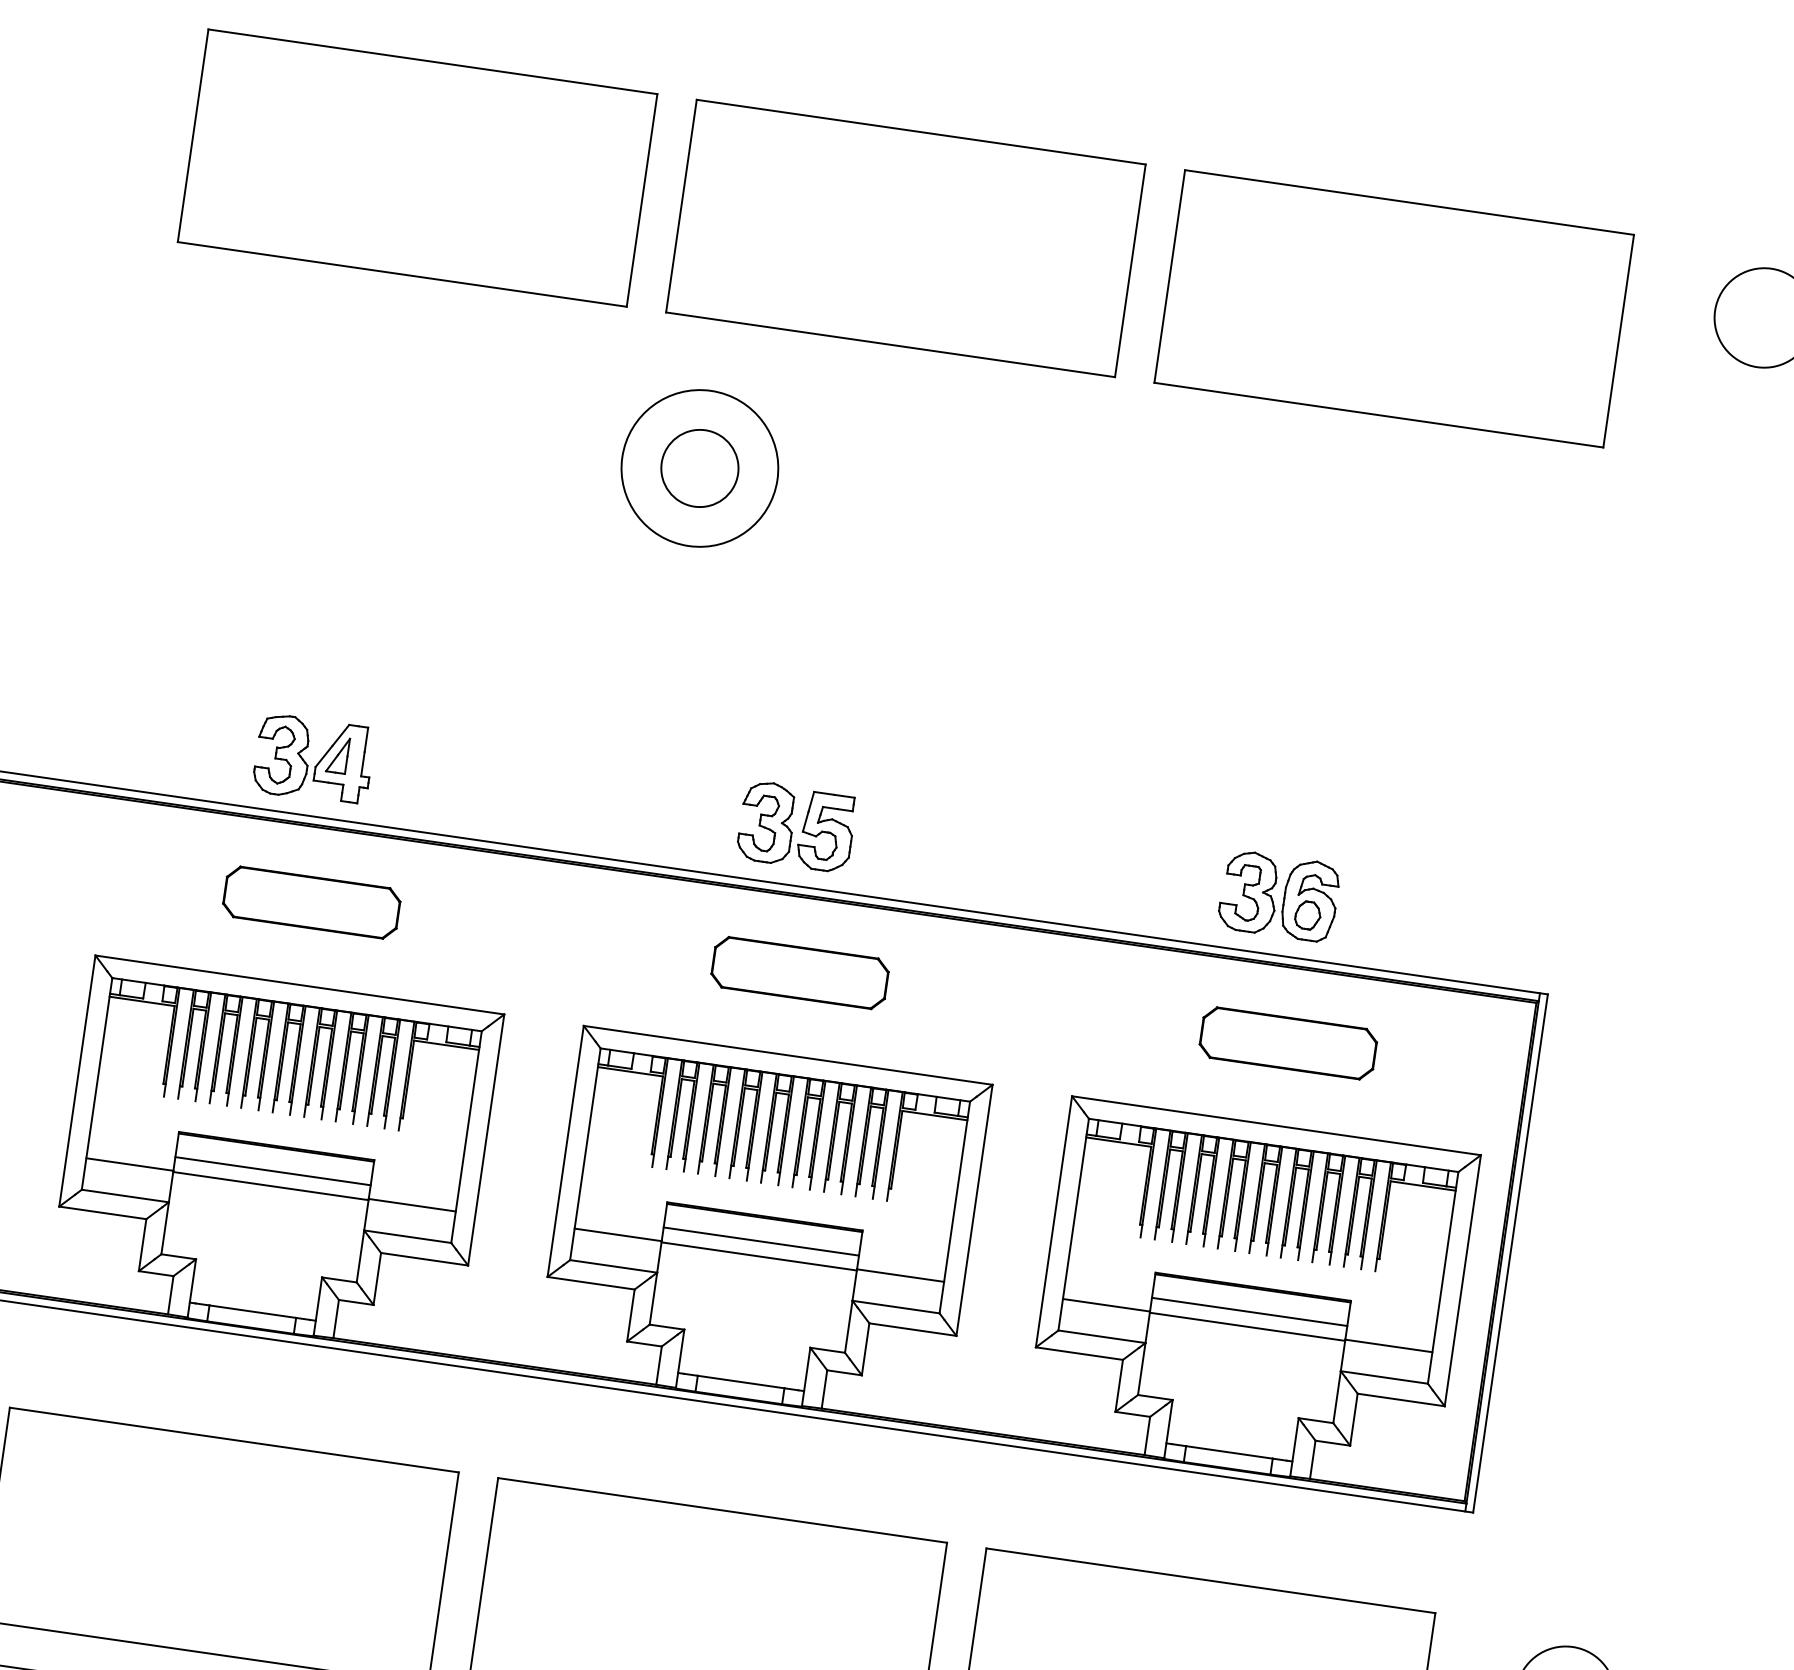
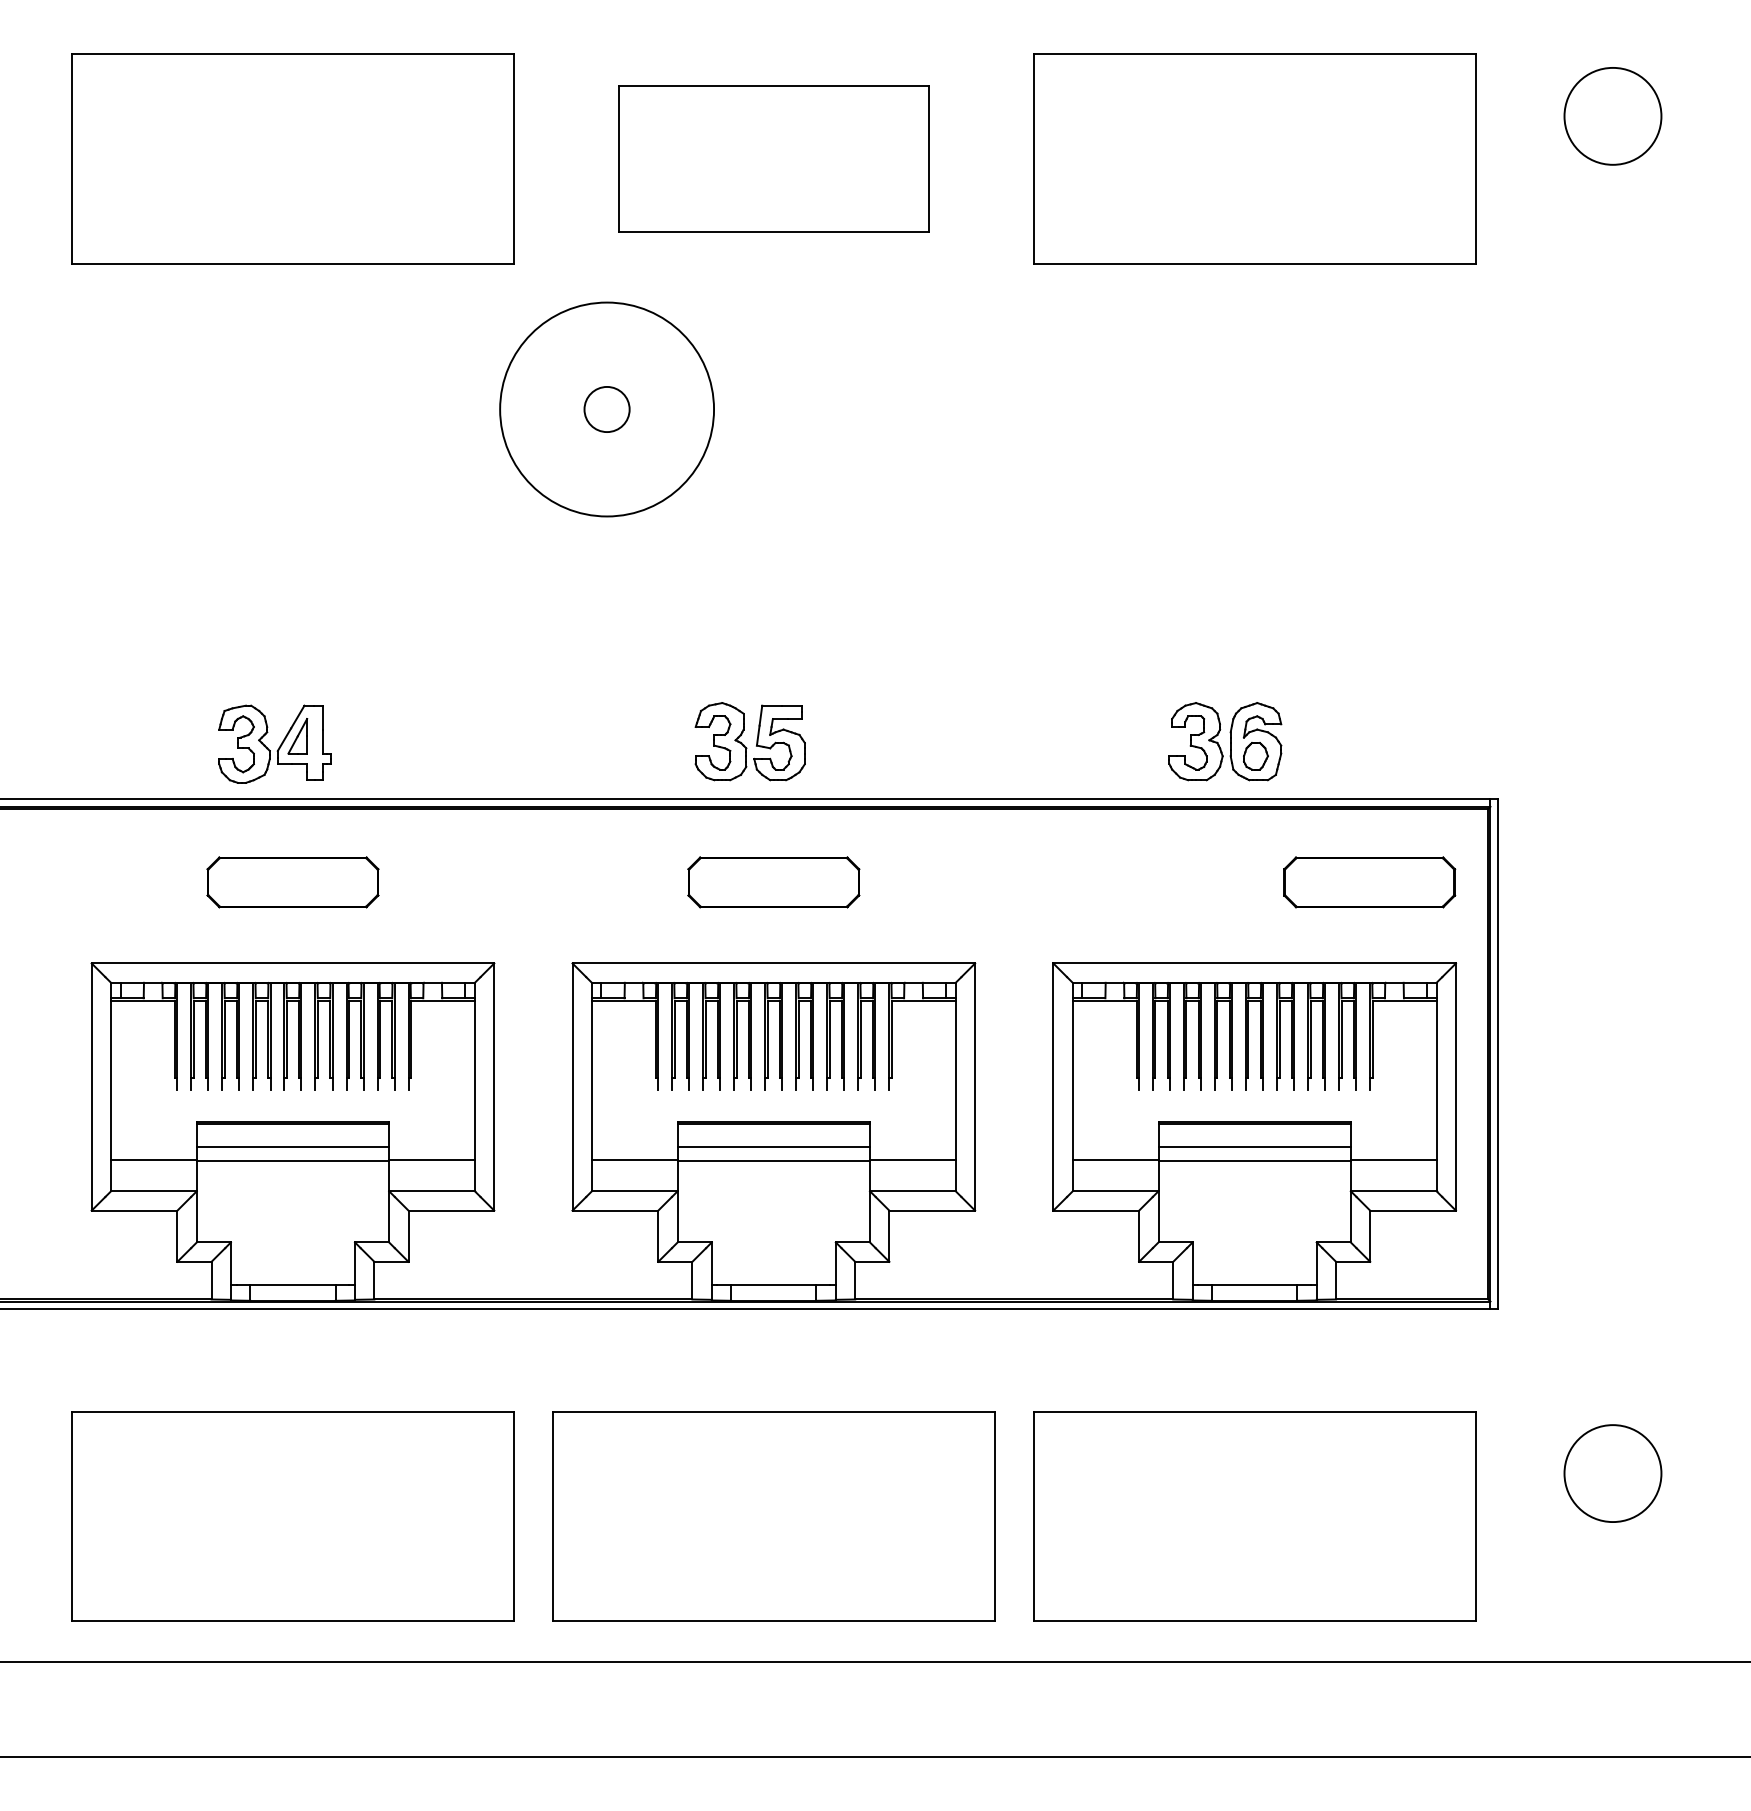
part: (905, 237) -> (773, 158), size x0.7
circle: (699, 468) -> (606, 409), size x0.6
circle: (699, 468) -> (606, 409), size x1.4
part: (1288, 1043) -> (1369, 882), moved

